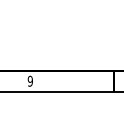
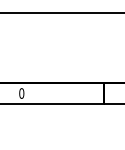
text: (30, 81) -> (21, 93), 9 -> 0

